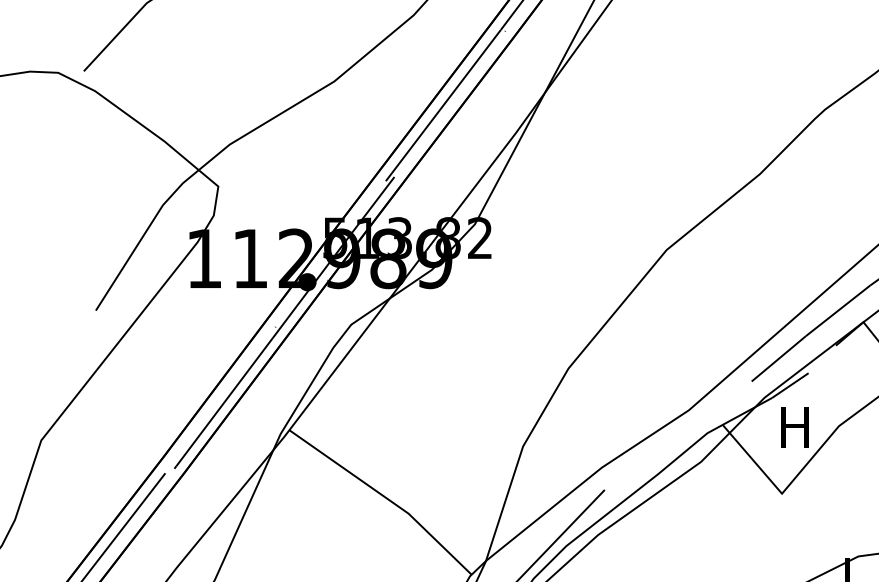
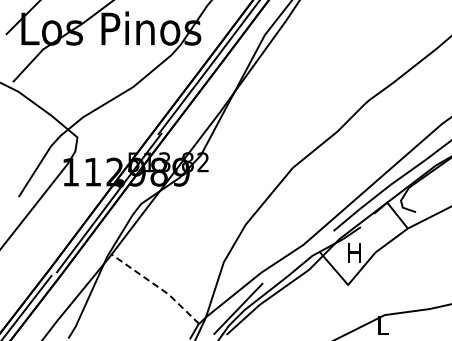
line: (387, 498) -> (158, 287), solid -> dashed

